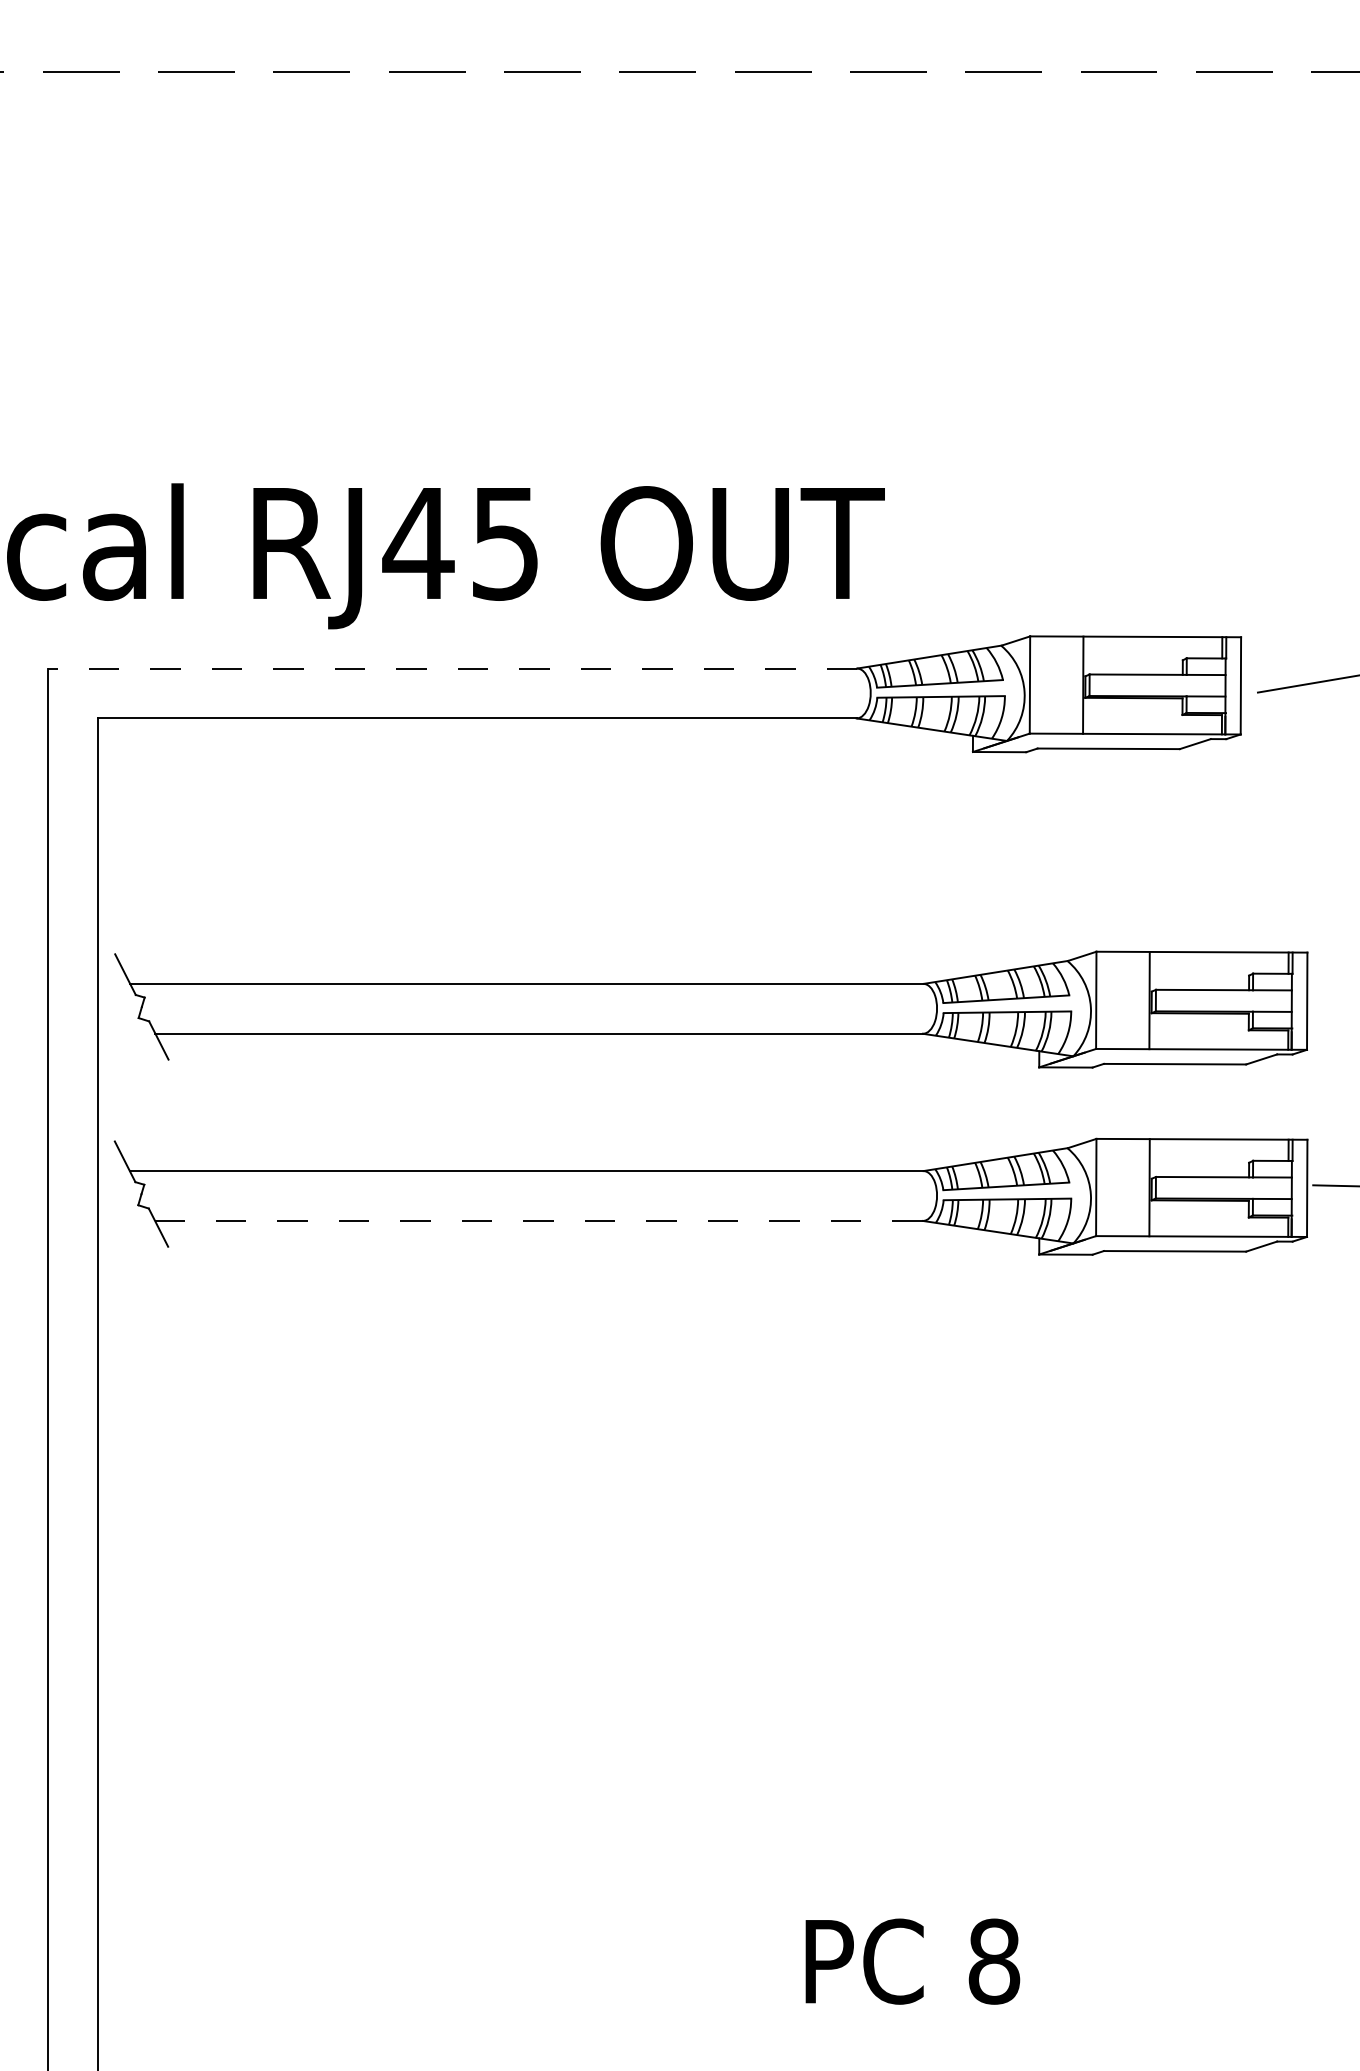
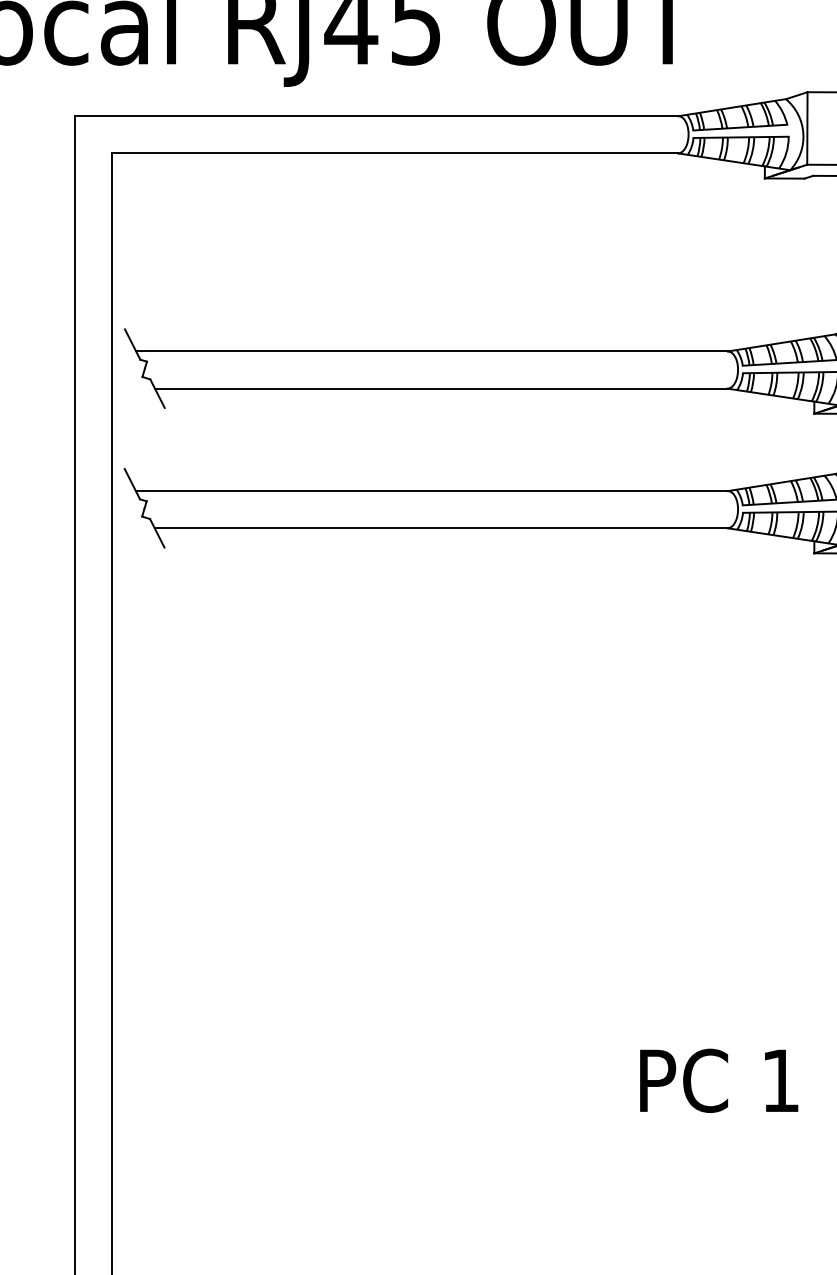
line: (452, 668) -> (376, 116), dashed -> solid
line: (538, 1220) -> (440, 527), dashed -> solid
text: (994, 1961) -> (780, 1080), 8 -> 1

